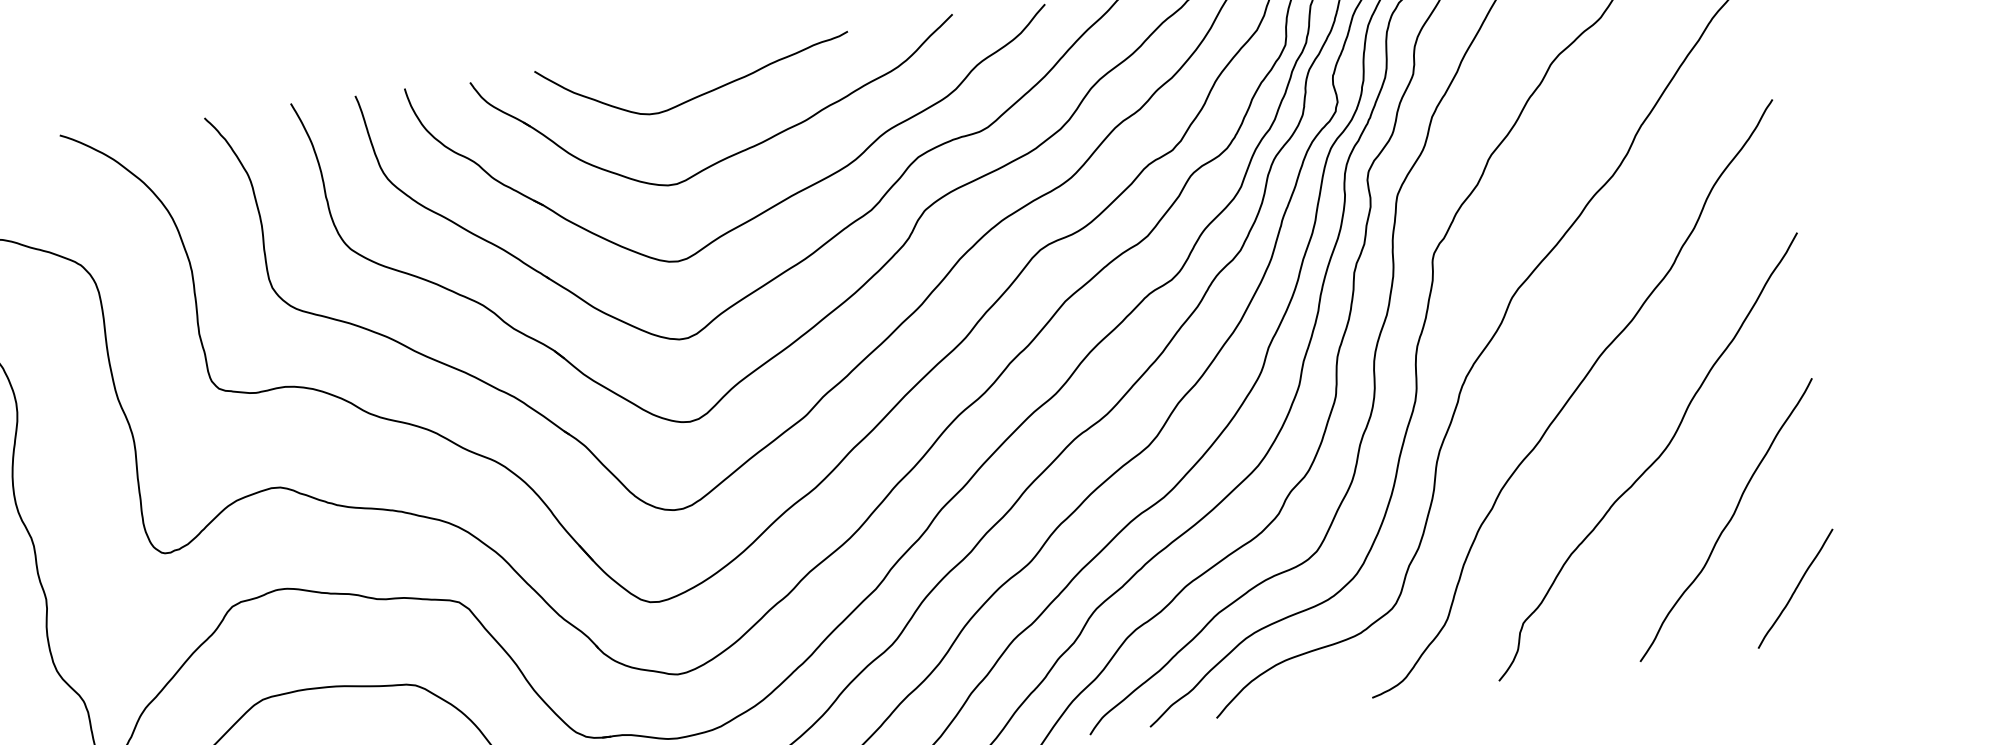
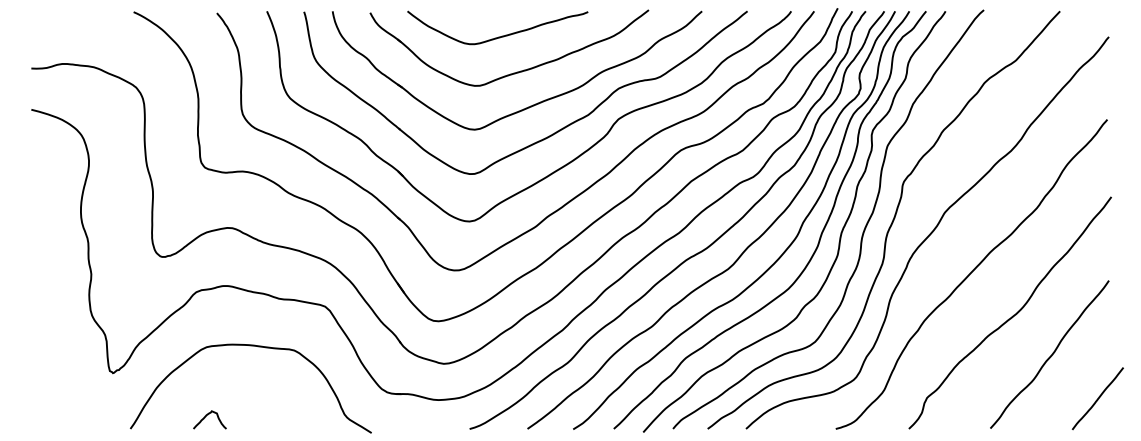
curve: (1794, 588) -> (1097, 398), moved

